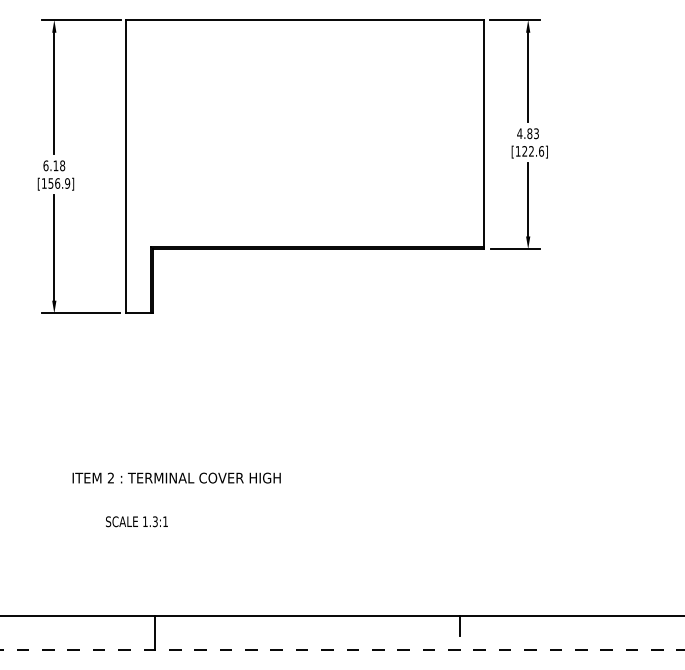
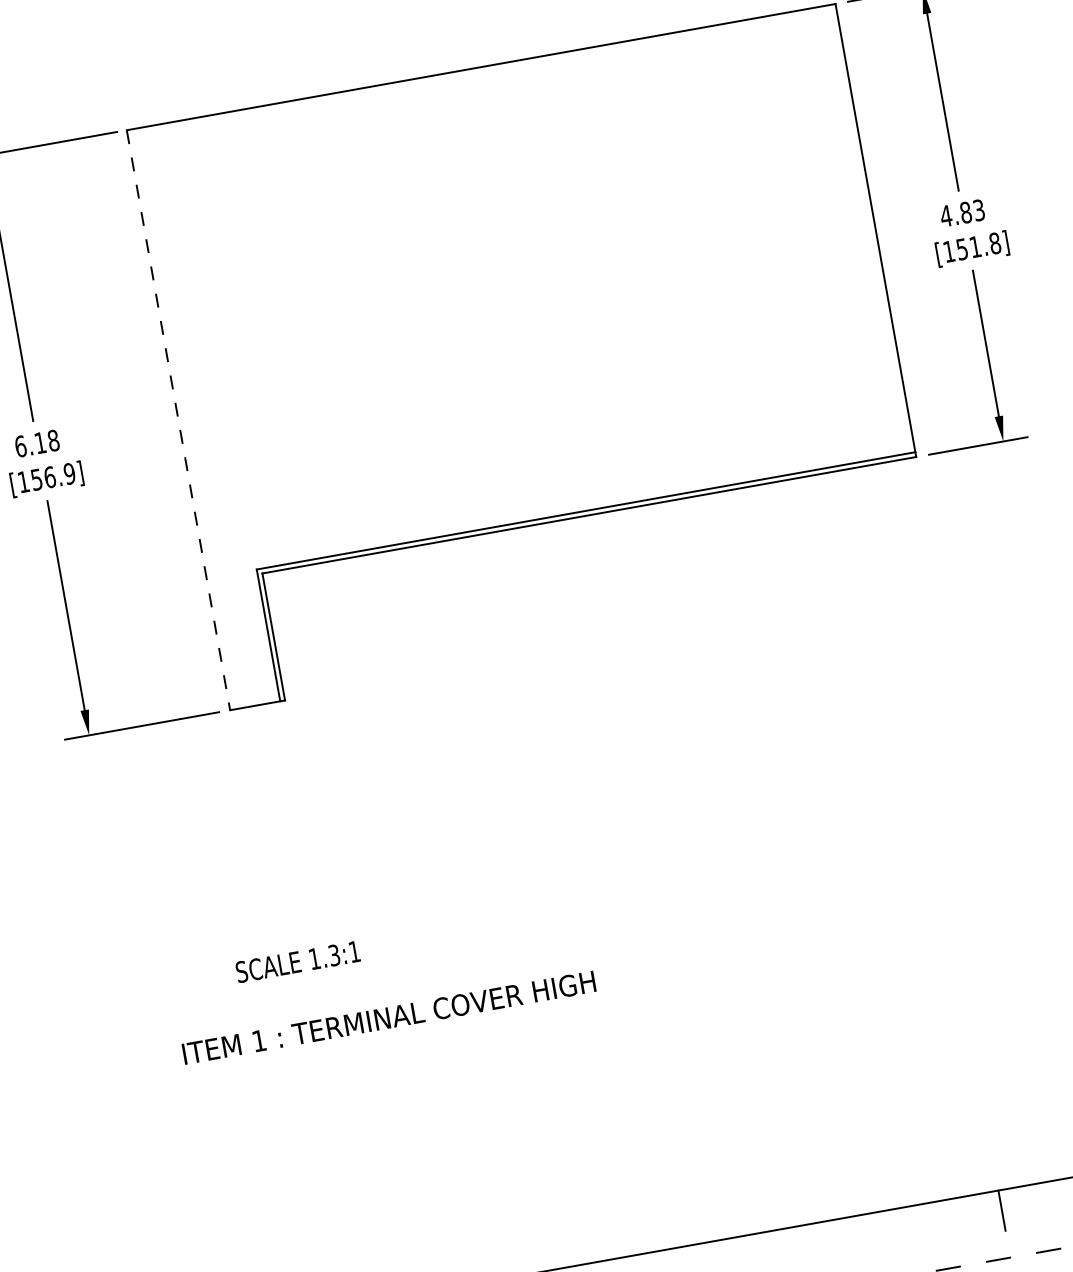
text: (532, 151) -> (977, 246), [122.6] -> [151.8]
line: (125, 166) -> (178, 419), solid -> dashed
text: (110, 477) -> (258, 1039), 2 -> 1
text: (136, 521) -> (297, 961), moved

